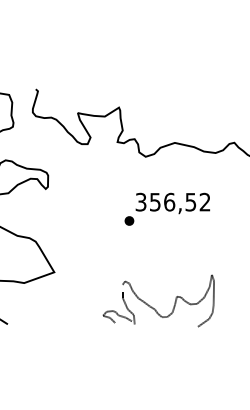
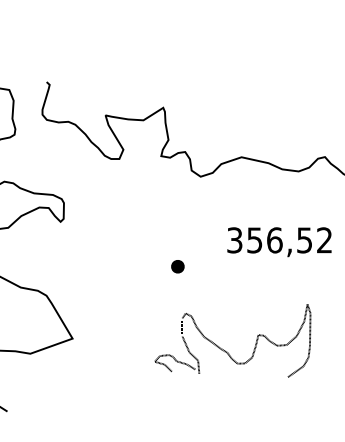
text: (172, 203) -> (278, 242), moved
part: (153, 307) -> (225, 350), moved

